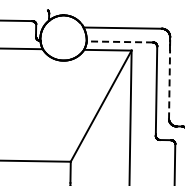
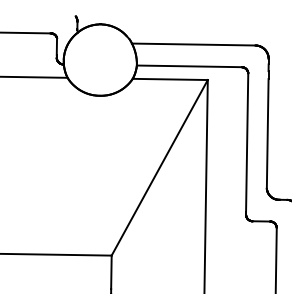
line: (119, 41) -> (188, 65), dashed -> solid
line: (169, 84) -> (267, 133), dashed -> solid

